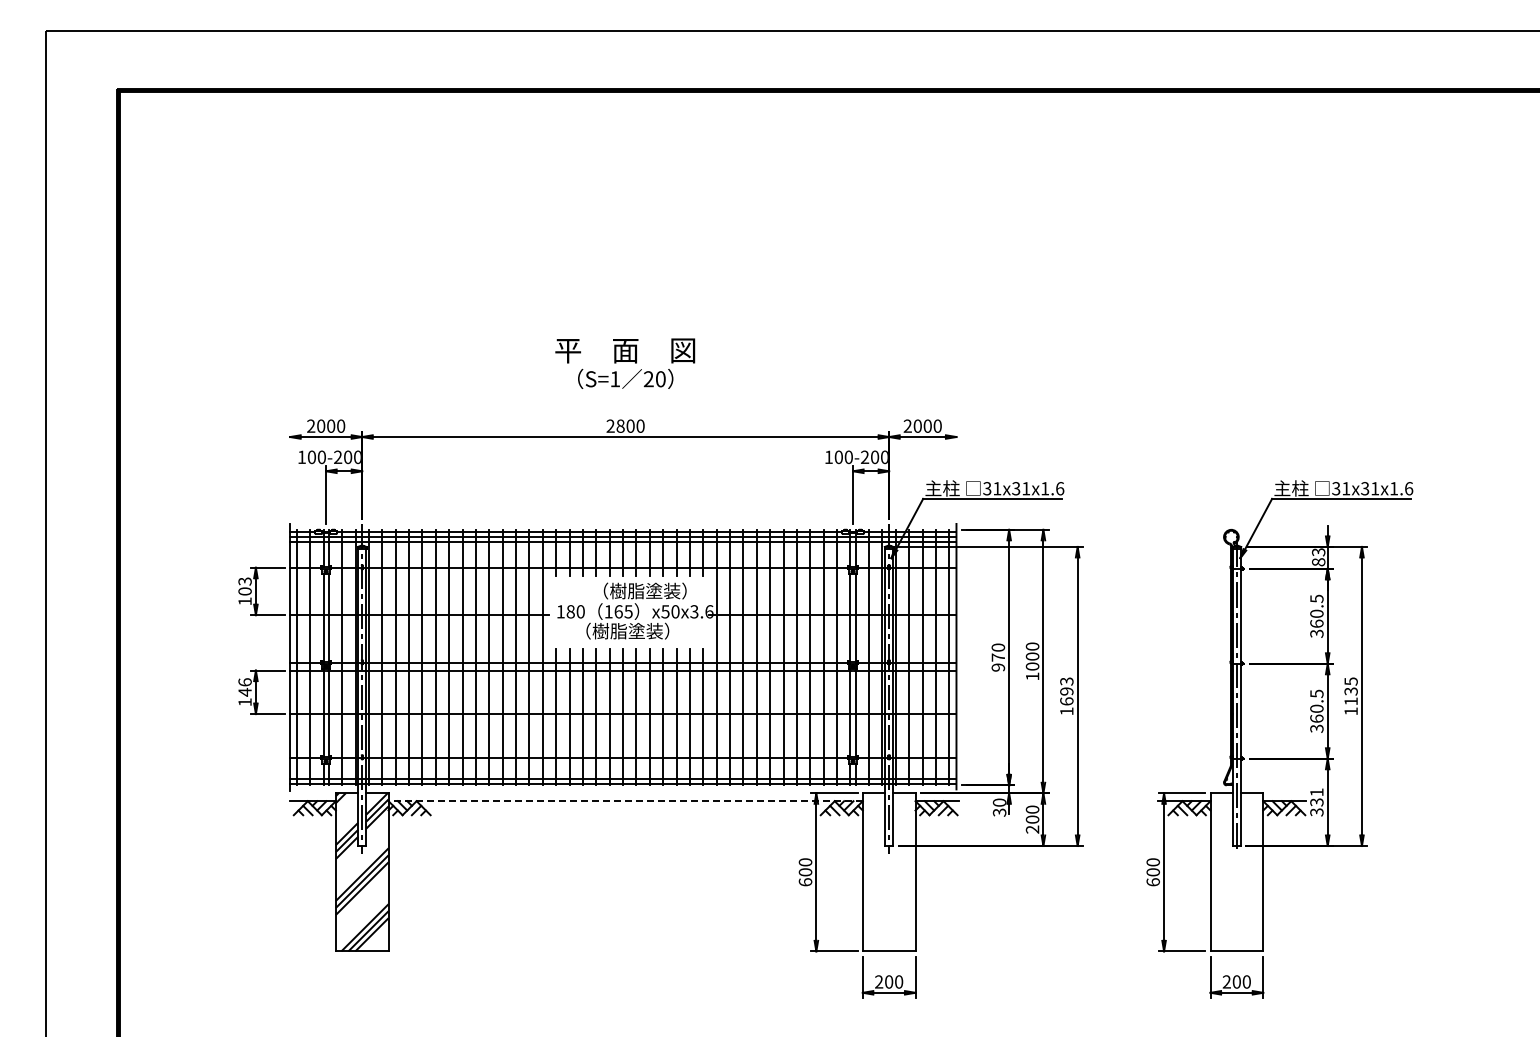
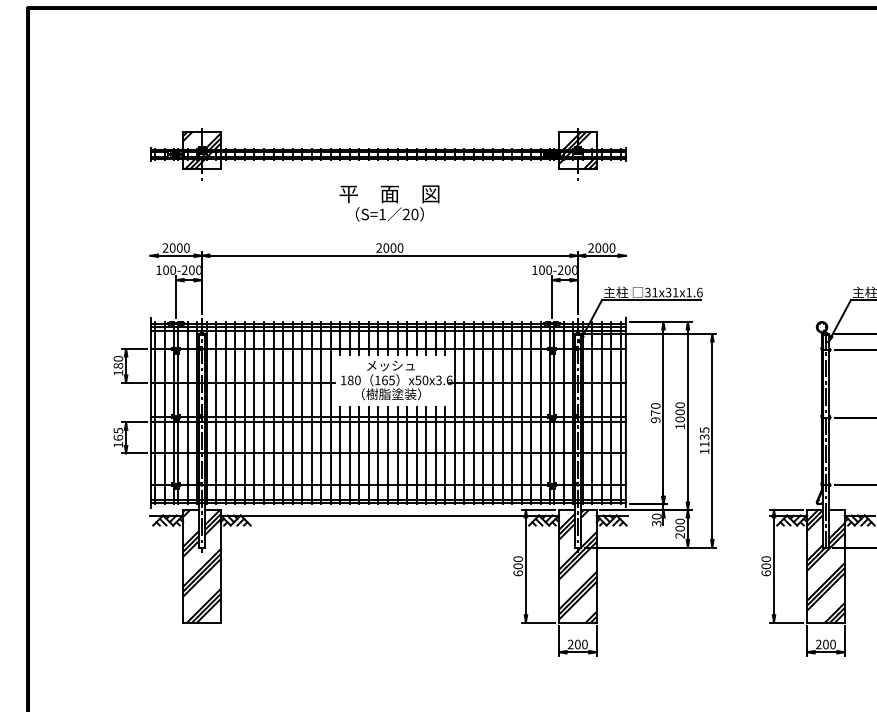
part: (622, 295) -> (387, 154), added
text: (620, 426) -> (386, 248), 2800 -> 2000
text: (244, 586) -> (117, 362), 103 -> 180
text: (639, 590) -> (399, 365), （樹脂塗装） -> メッシュ
text: (244, 687) -> (117, 434), 146 -> 165
text: (1066, 691) -> (704, 437), 1693 -> 1135
line: (625, 801) -> (389, 515), dashed -> solid
hatch: (888, 872) -> (577, 566), added
hatch: (1236, 872) -> (825, 566), added

